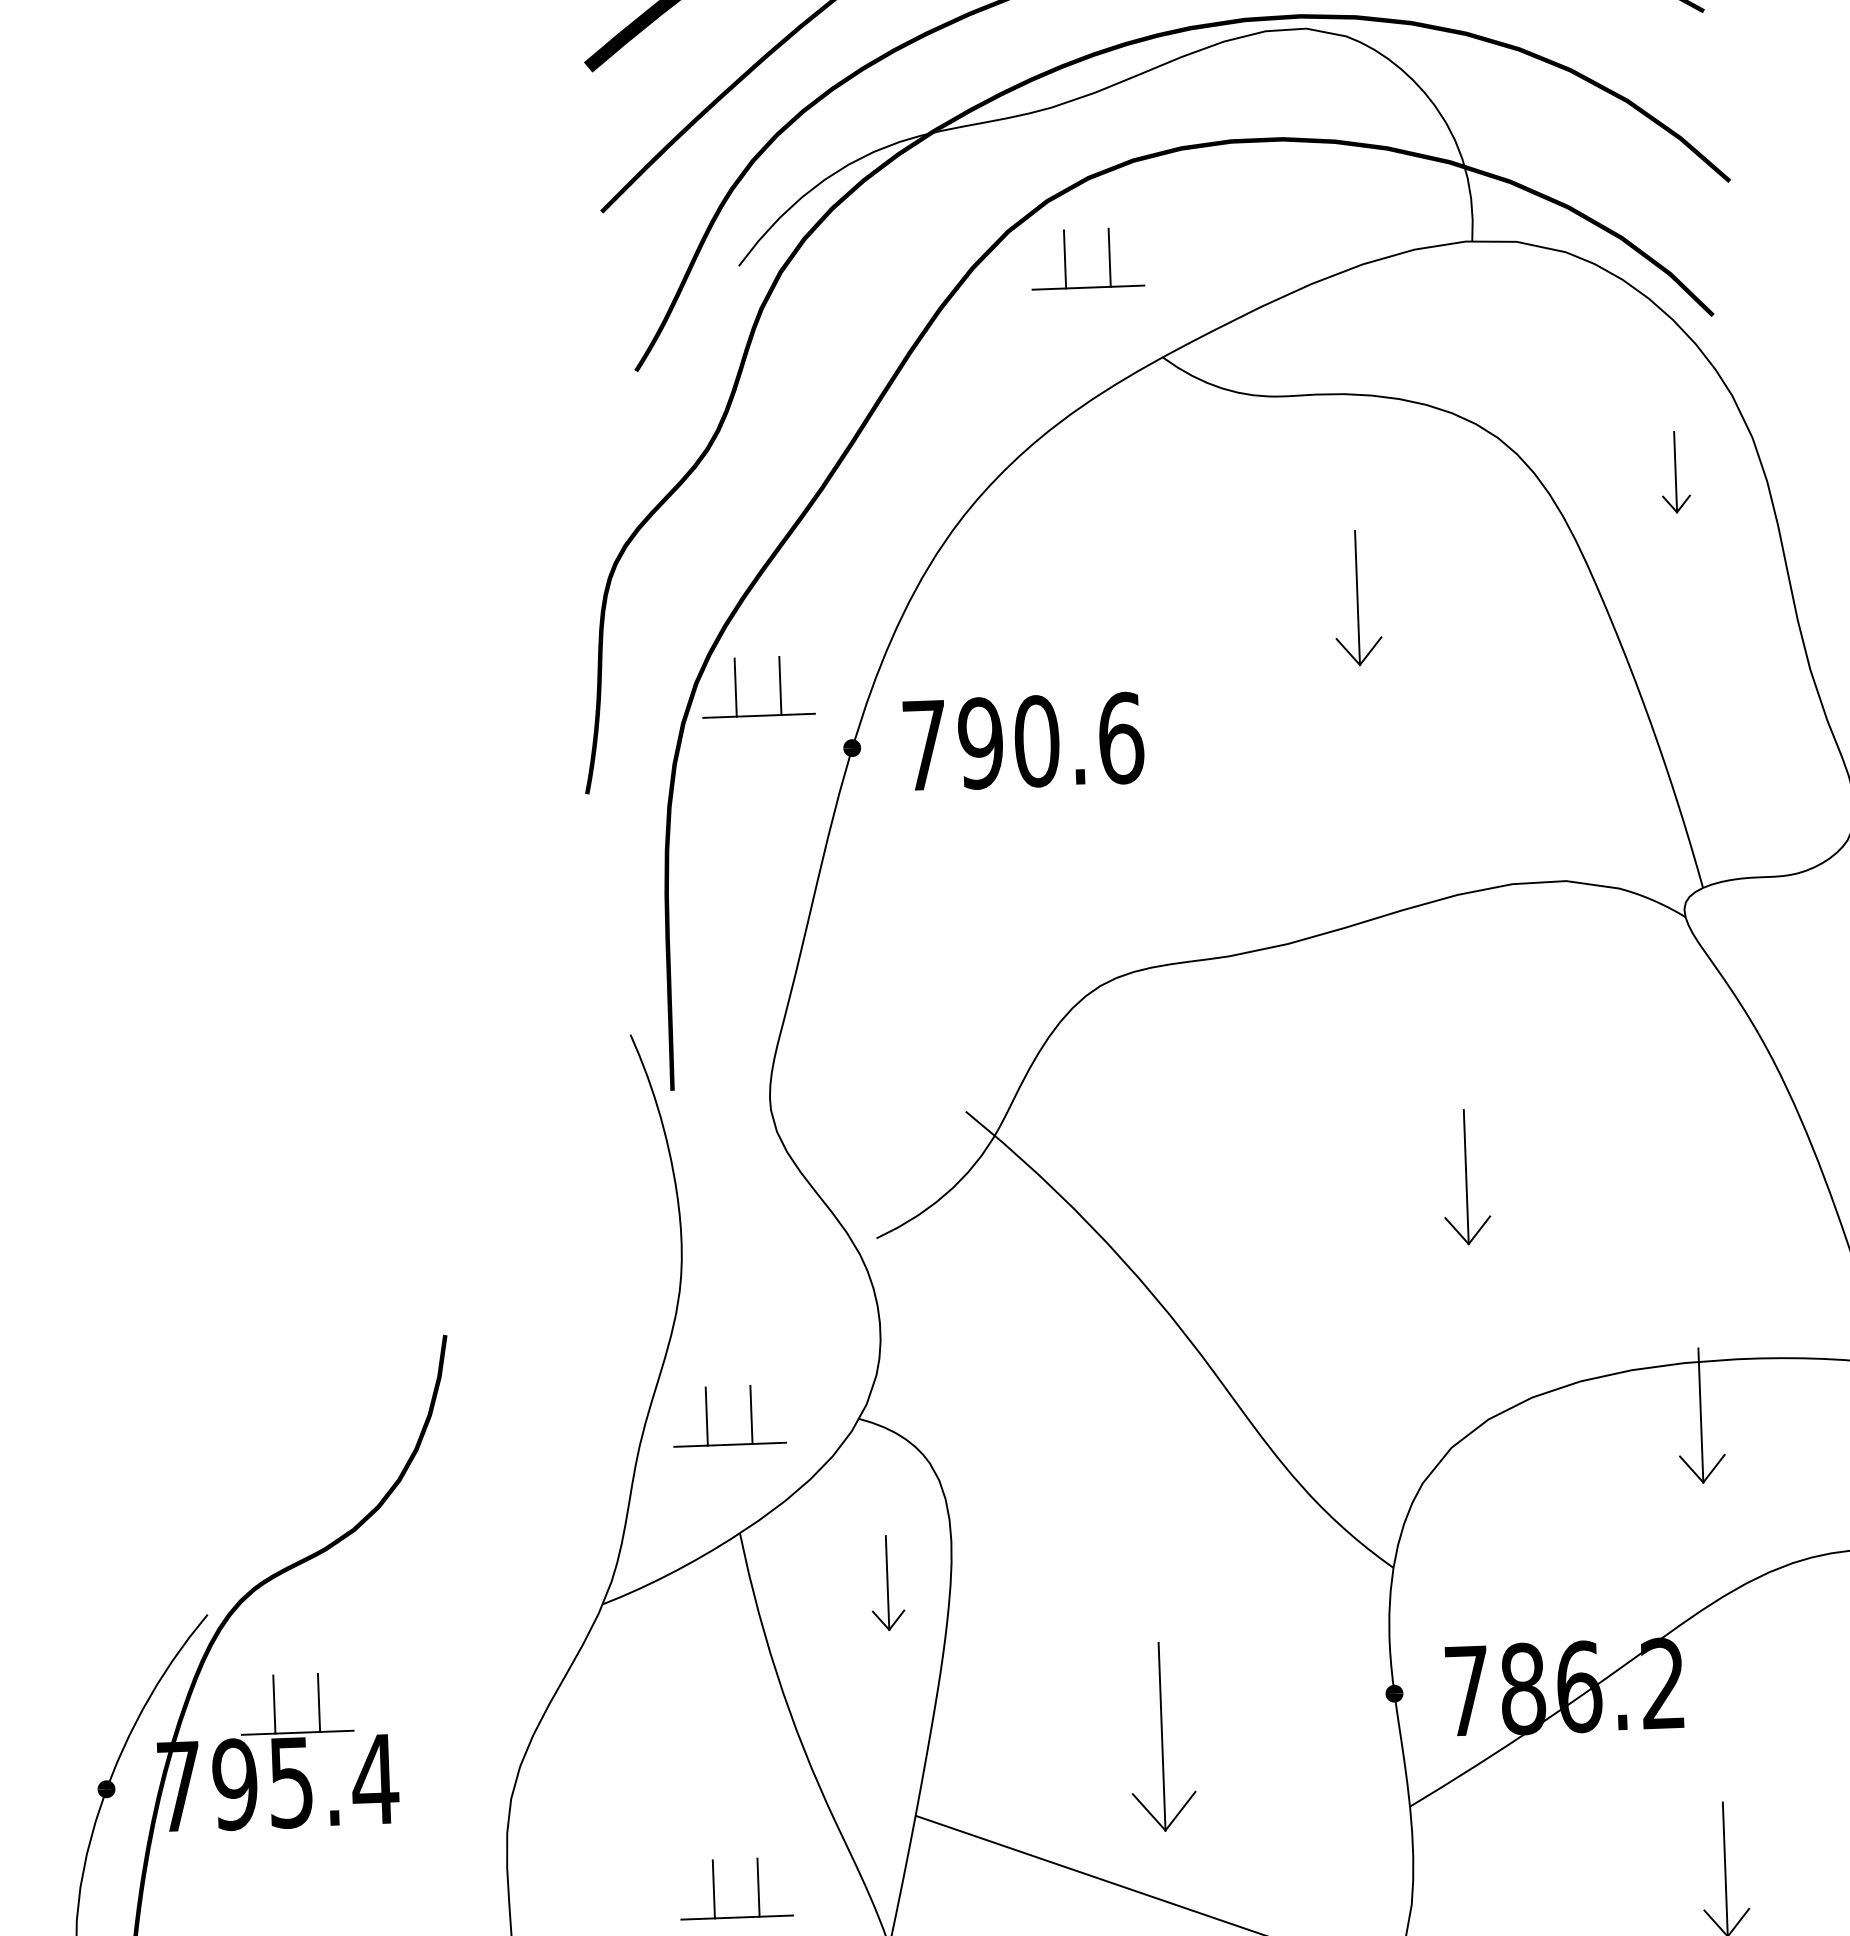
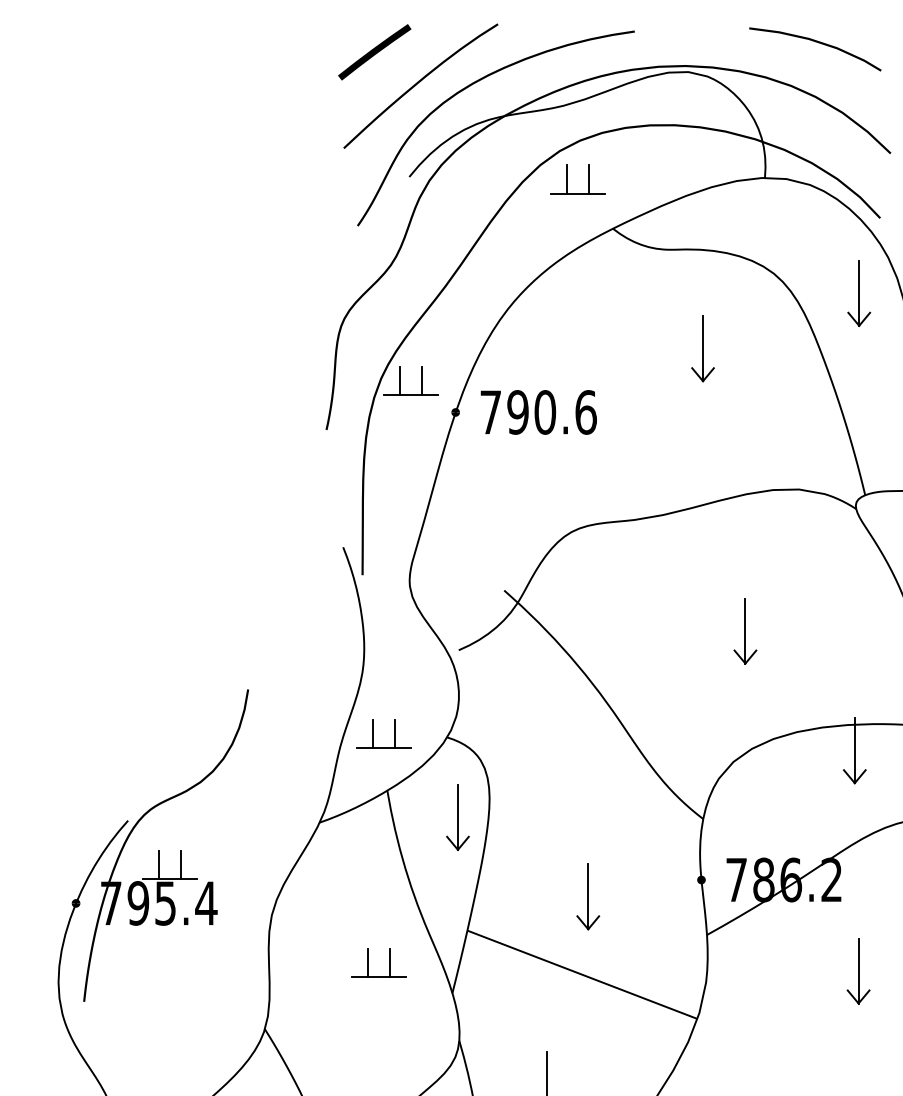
part: (1675, 472) -> (859, 293), size x1.67
part: (886, 1583) -> (457, 817), size x1.43
part: (1162, 1736) -> (588, 896), size x0.71

